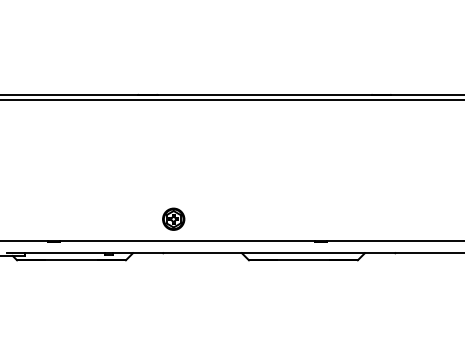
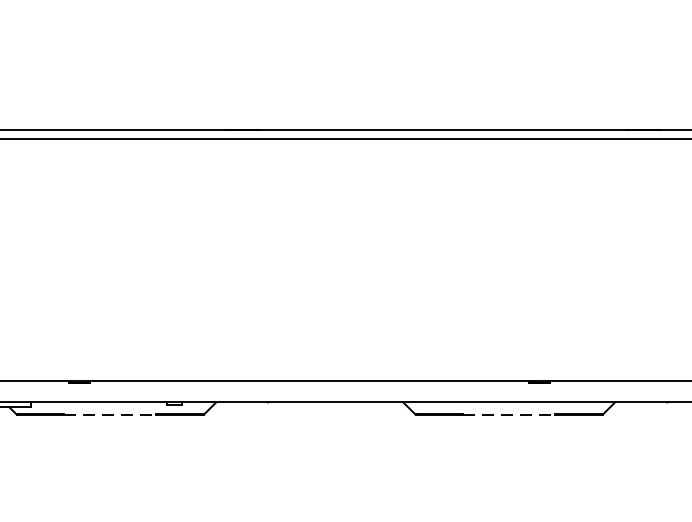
part: (173, 218) -> (285, 342), removed
line: (71, 260) -> (110, 415), solid -> dashed
line: (303, 260) -> (509, 415), solid -> dashed

